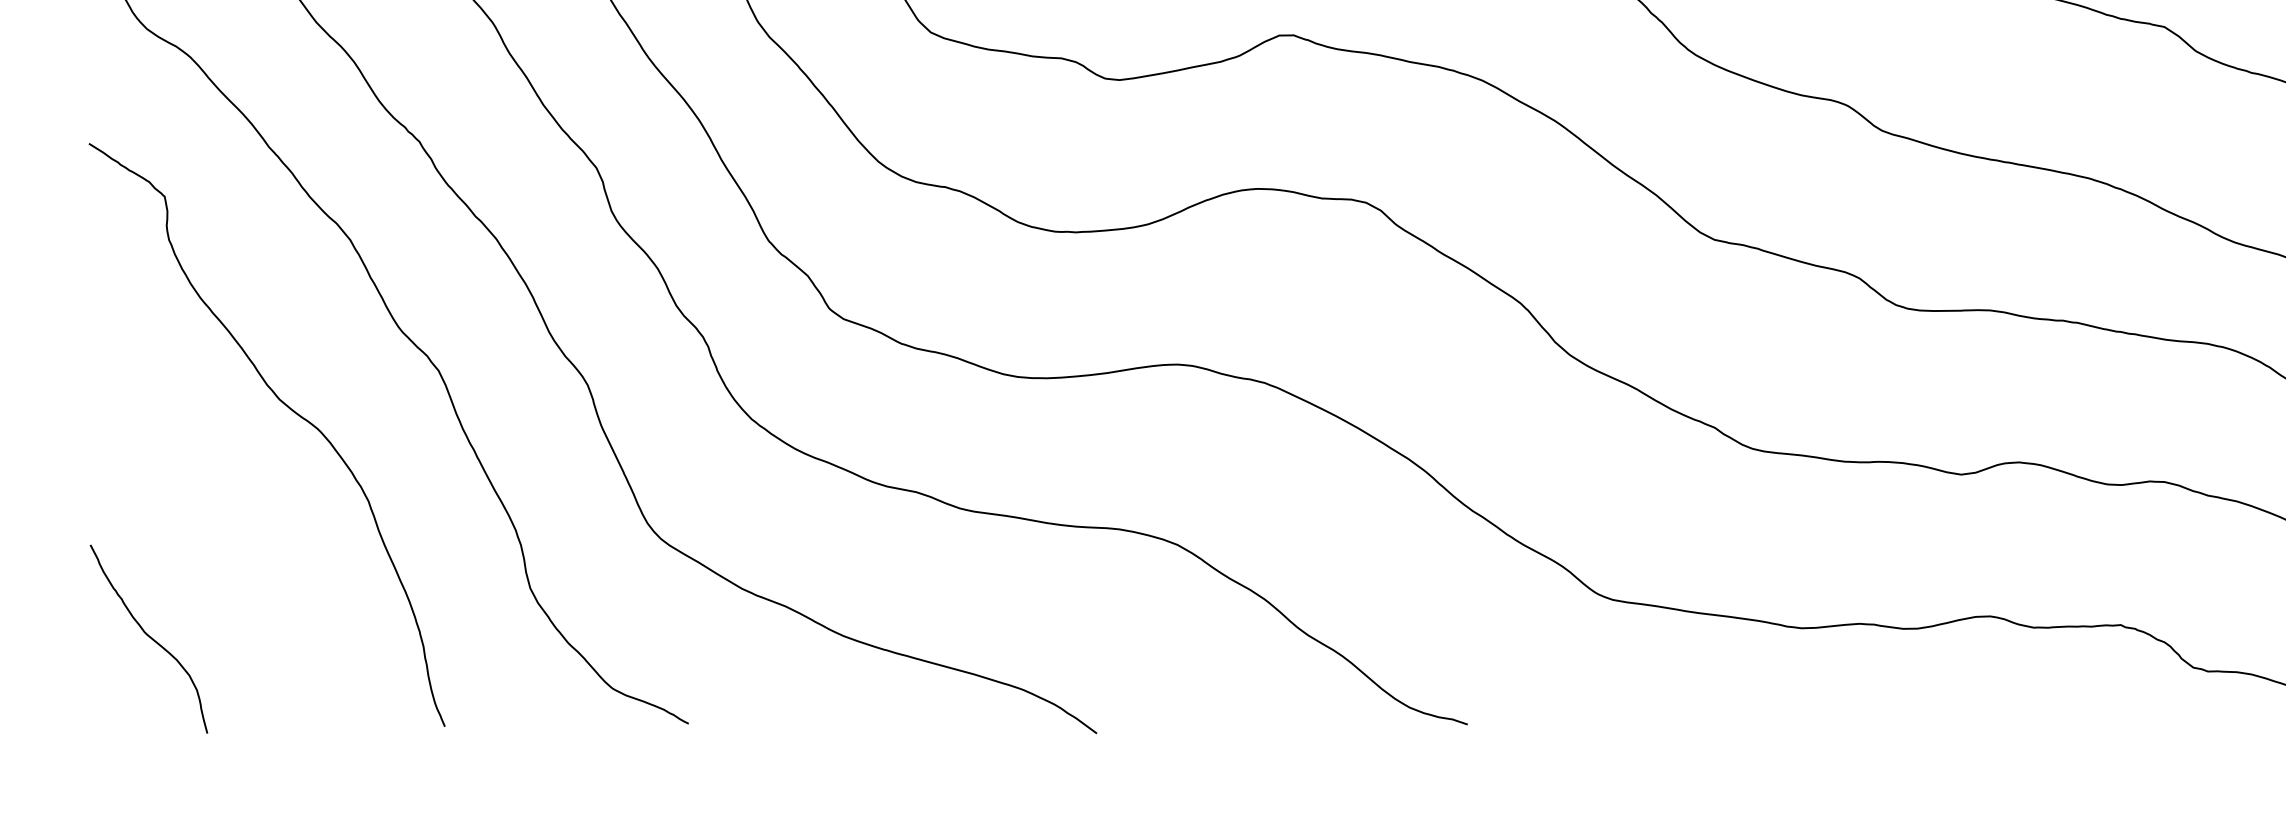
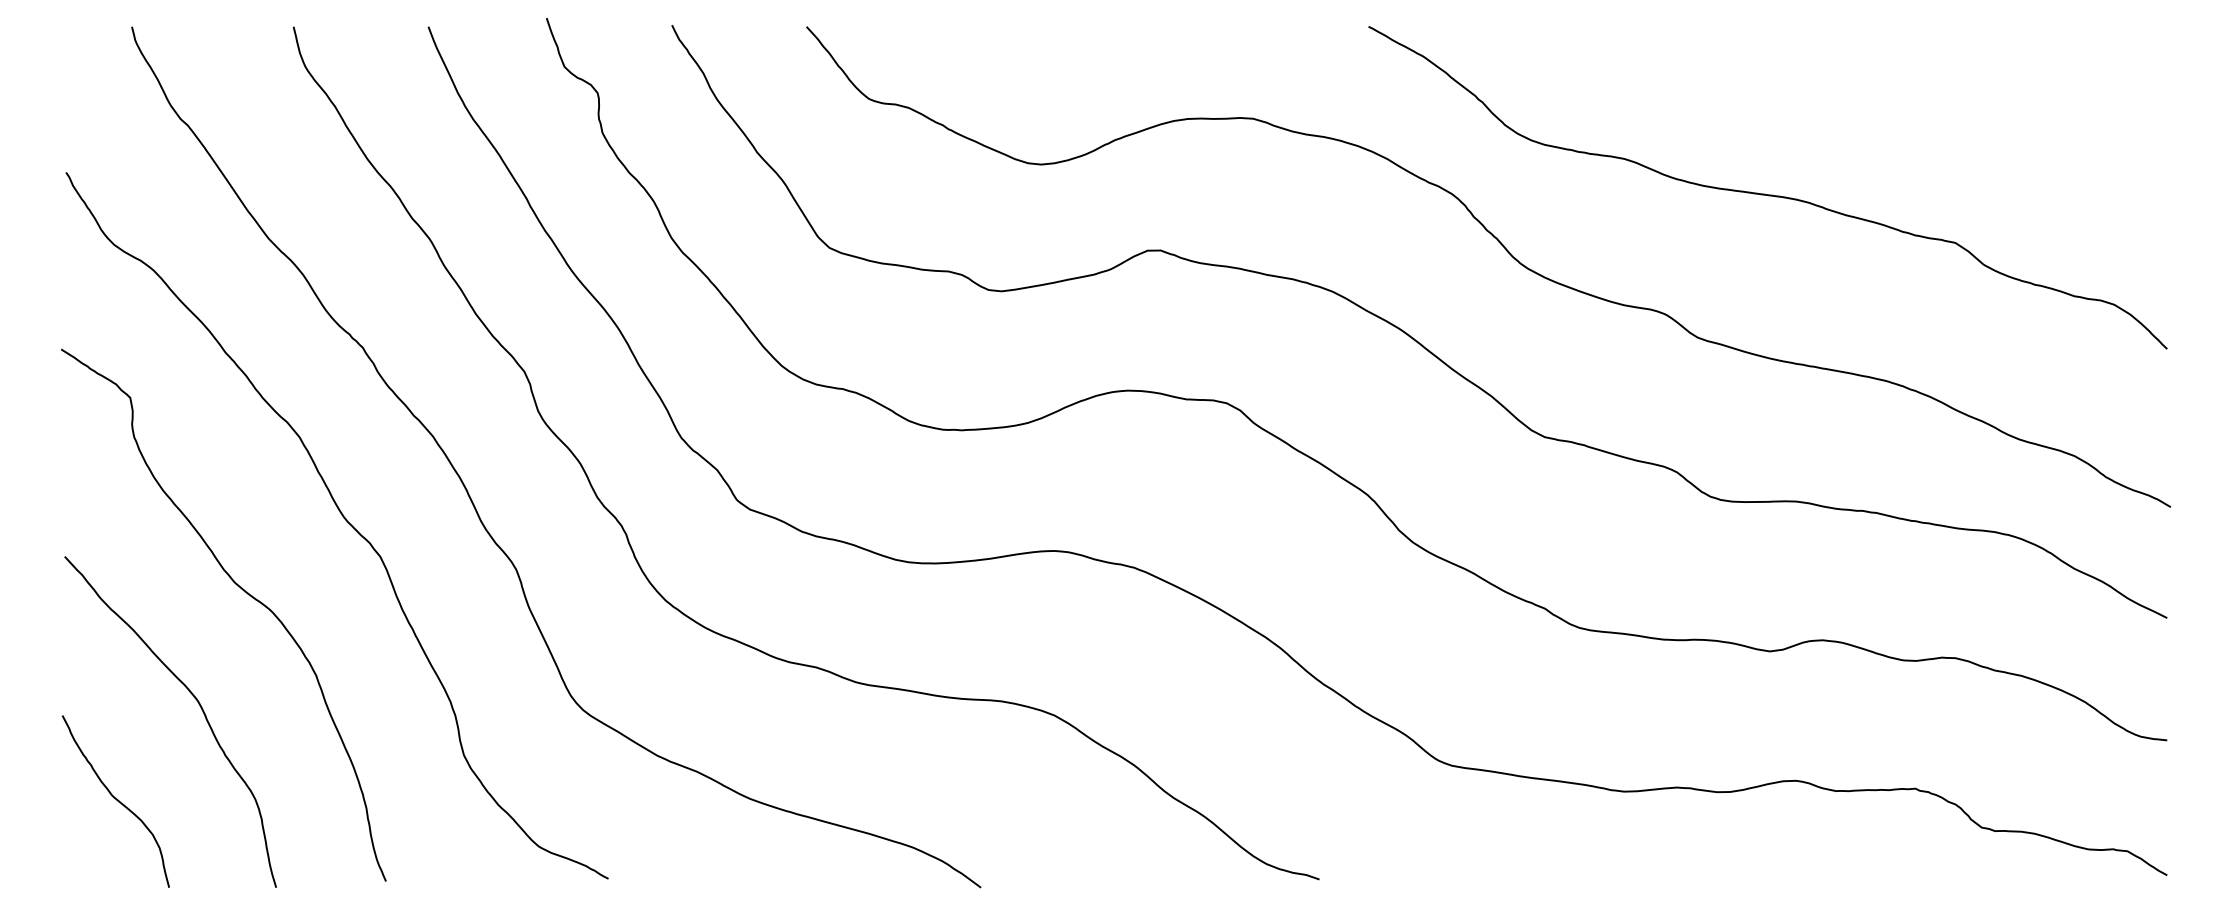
curve: (240, 534) -> (199, 706), added

